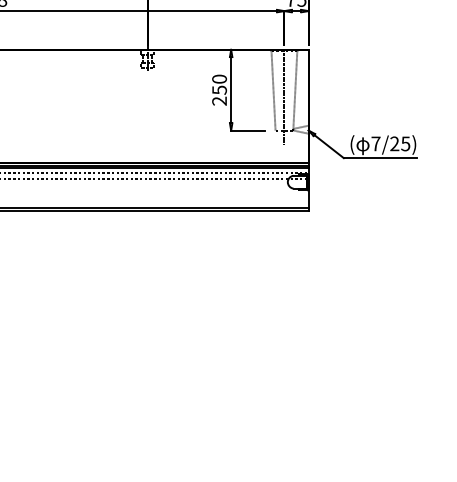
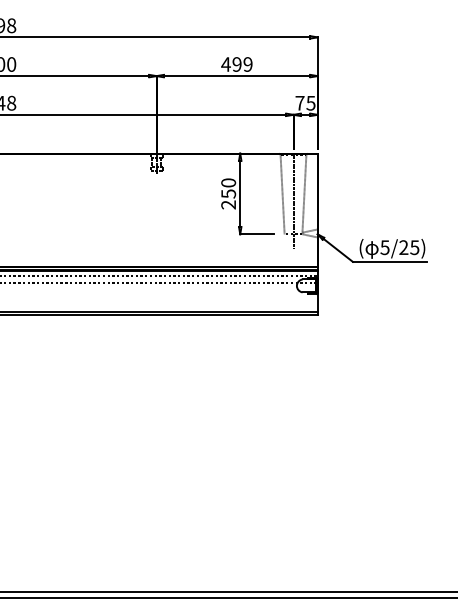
text: (375, 143) -> (384, 247), 7/25) -> 5/25)

